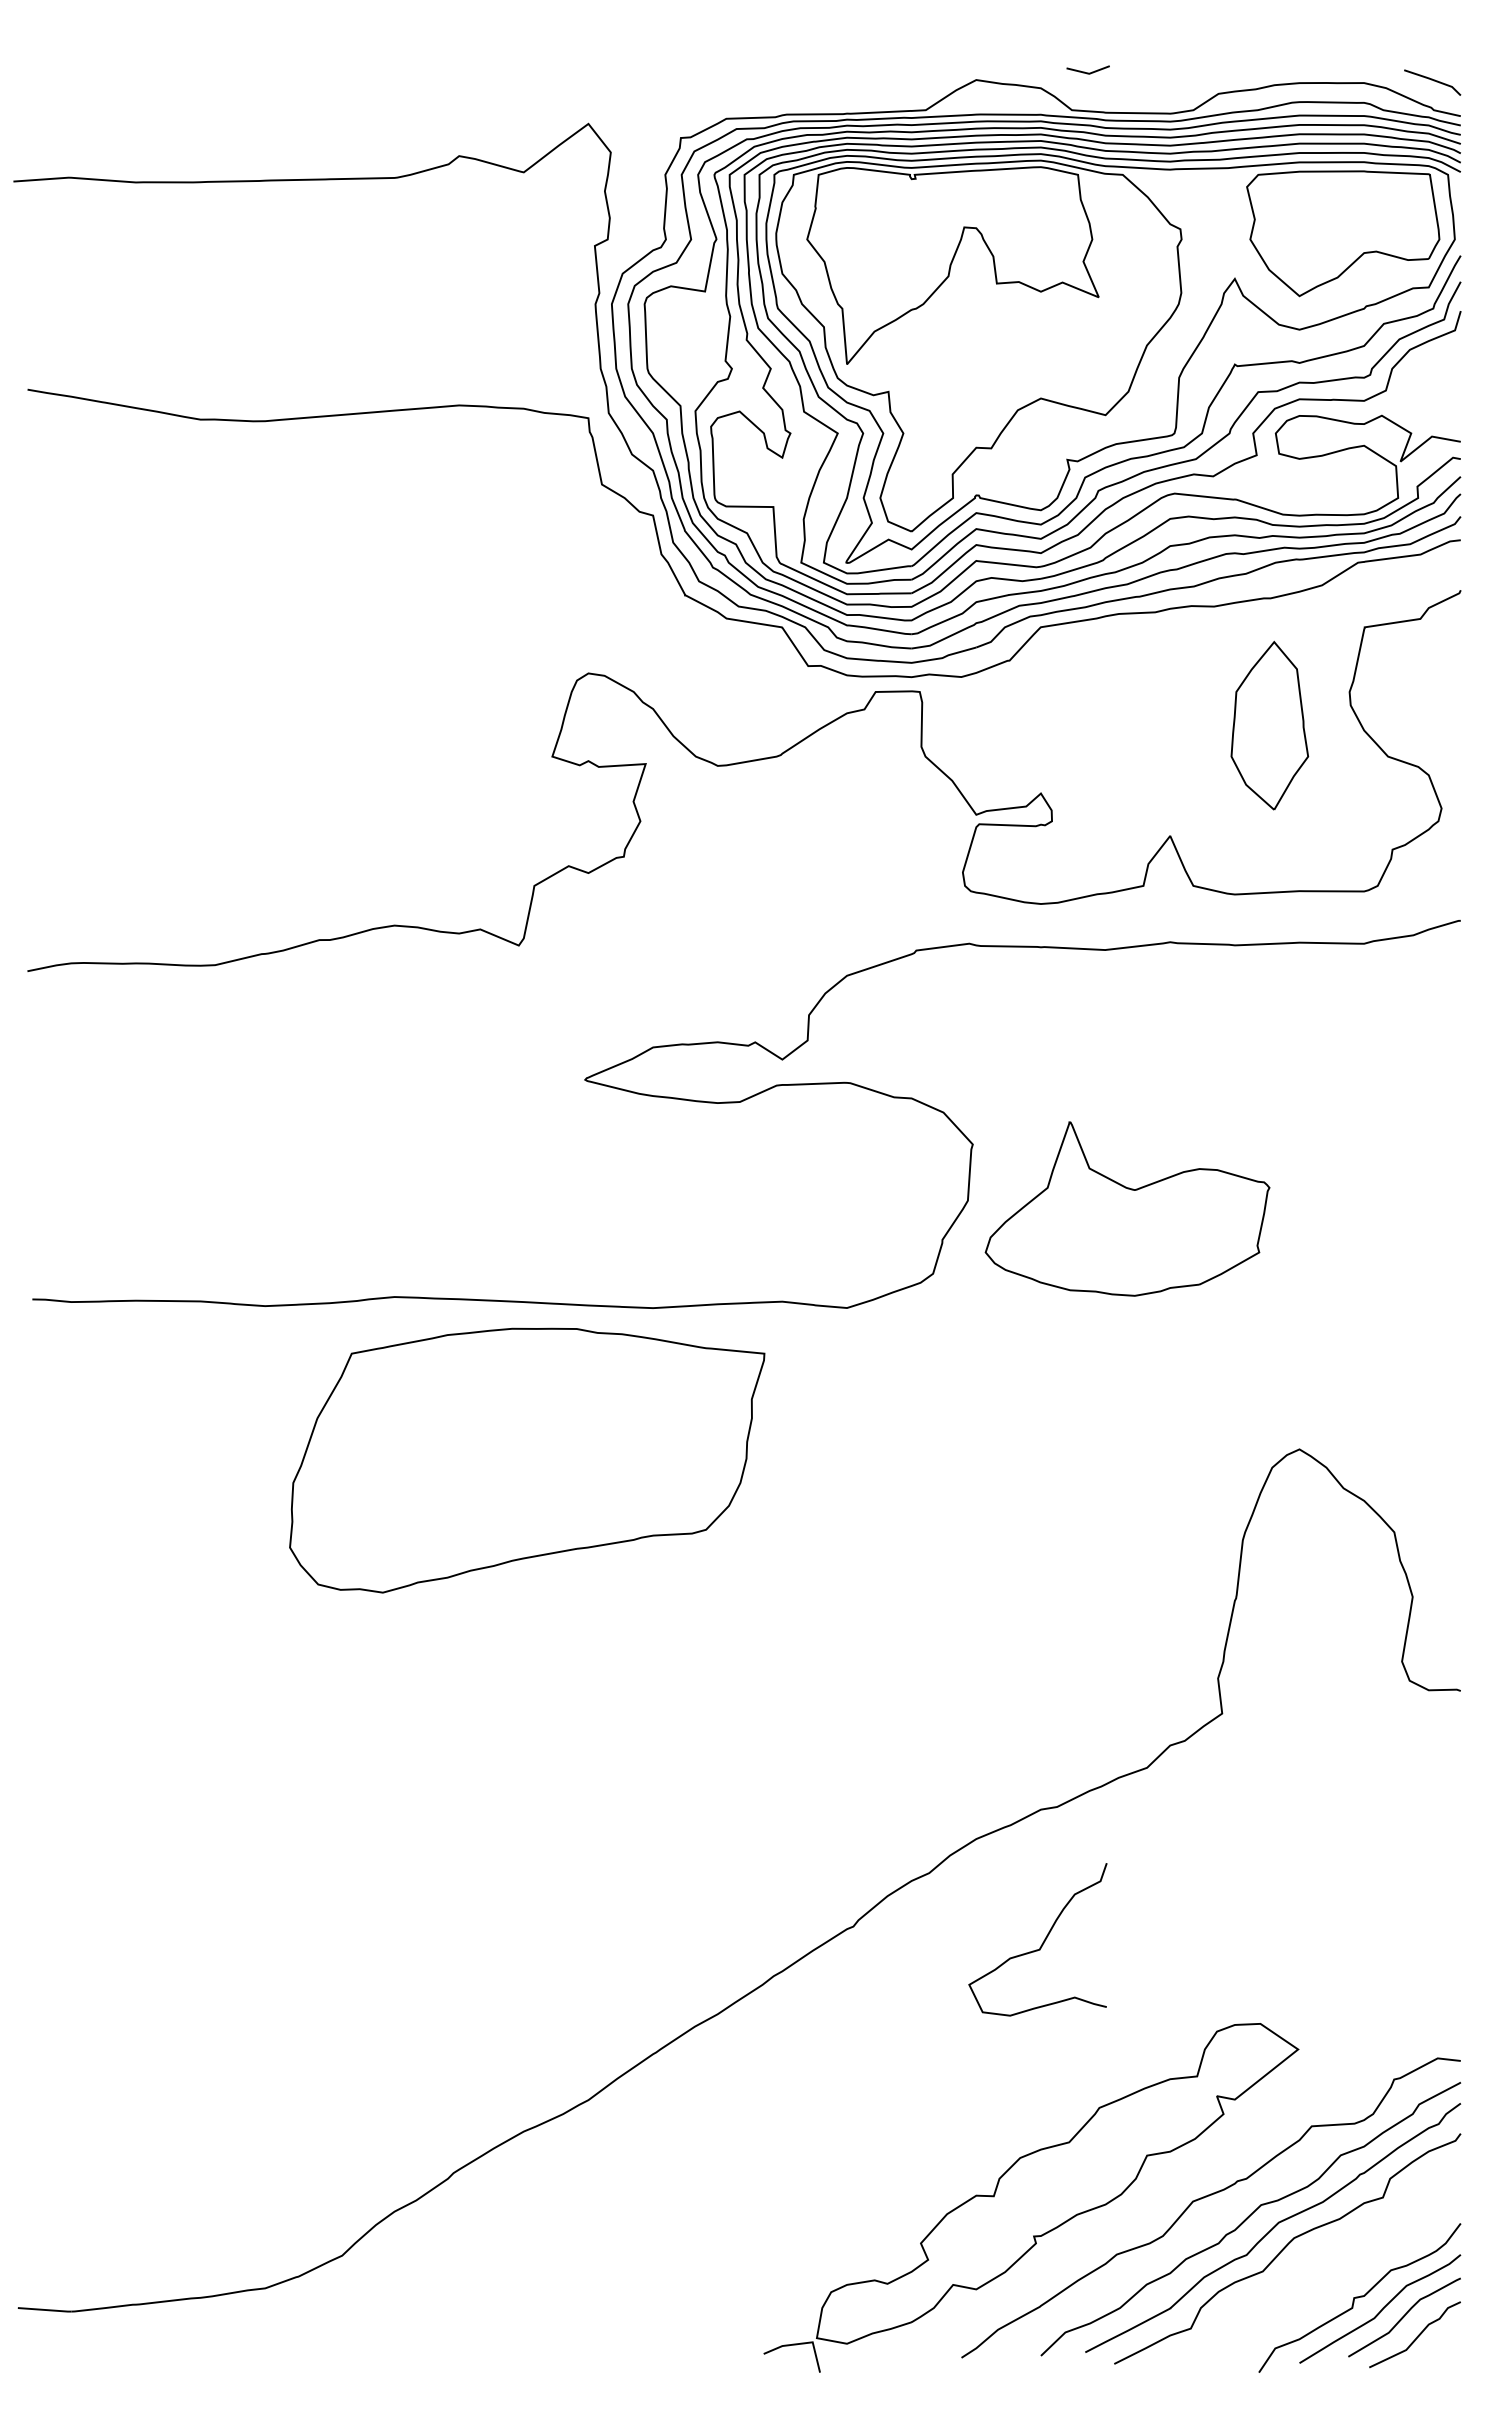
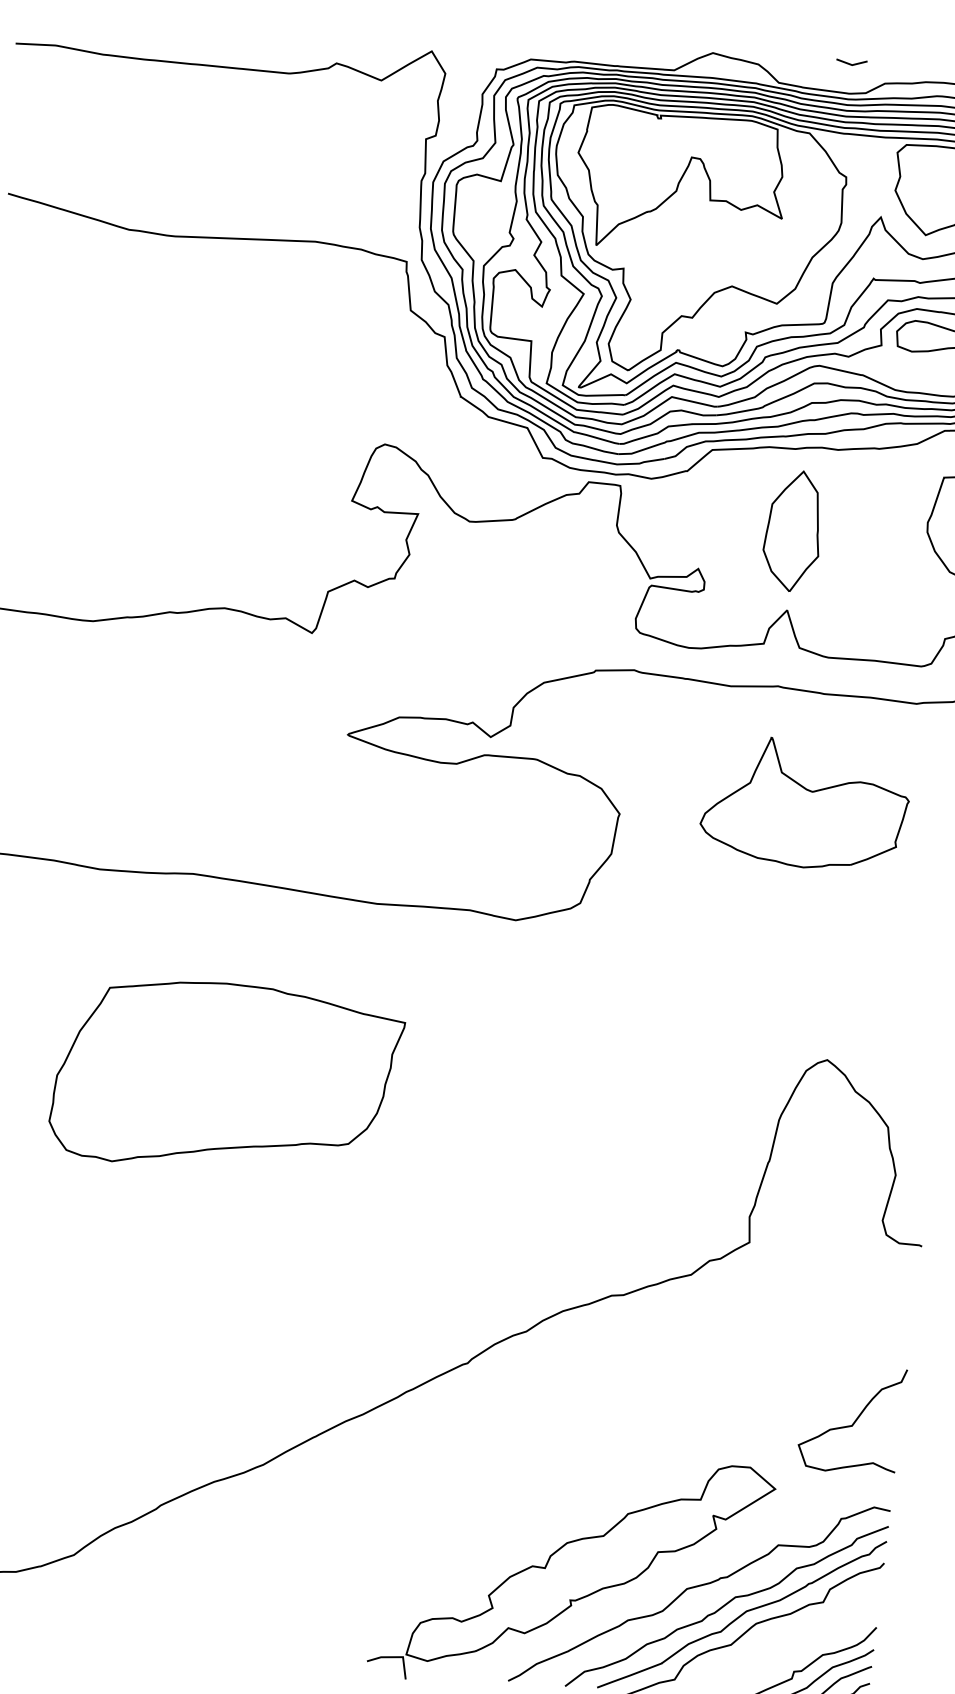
line: (1087, 72) -> (851, 64), moved
part: (1269, 725) -> (793, 530), moved
part: (1127, 1208) -> (805, 804), moved
part: (527, 1460) -> (226, 1079), moved
curve: (1042, 1942) -> (854, 1421), moved

